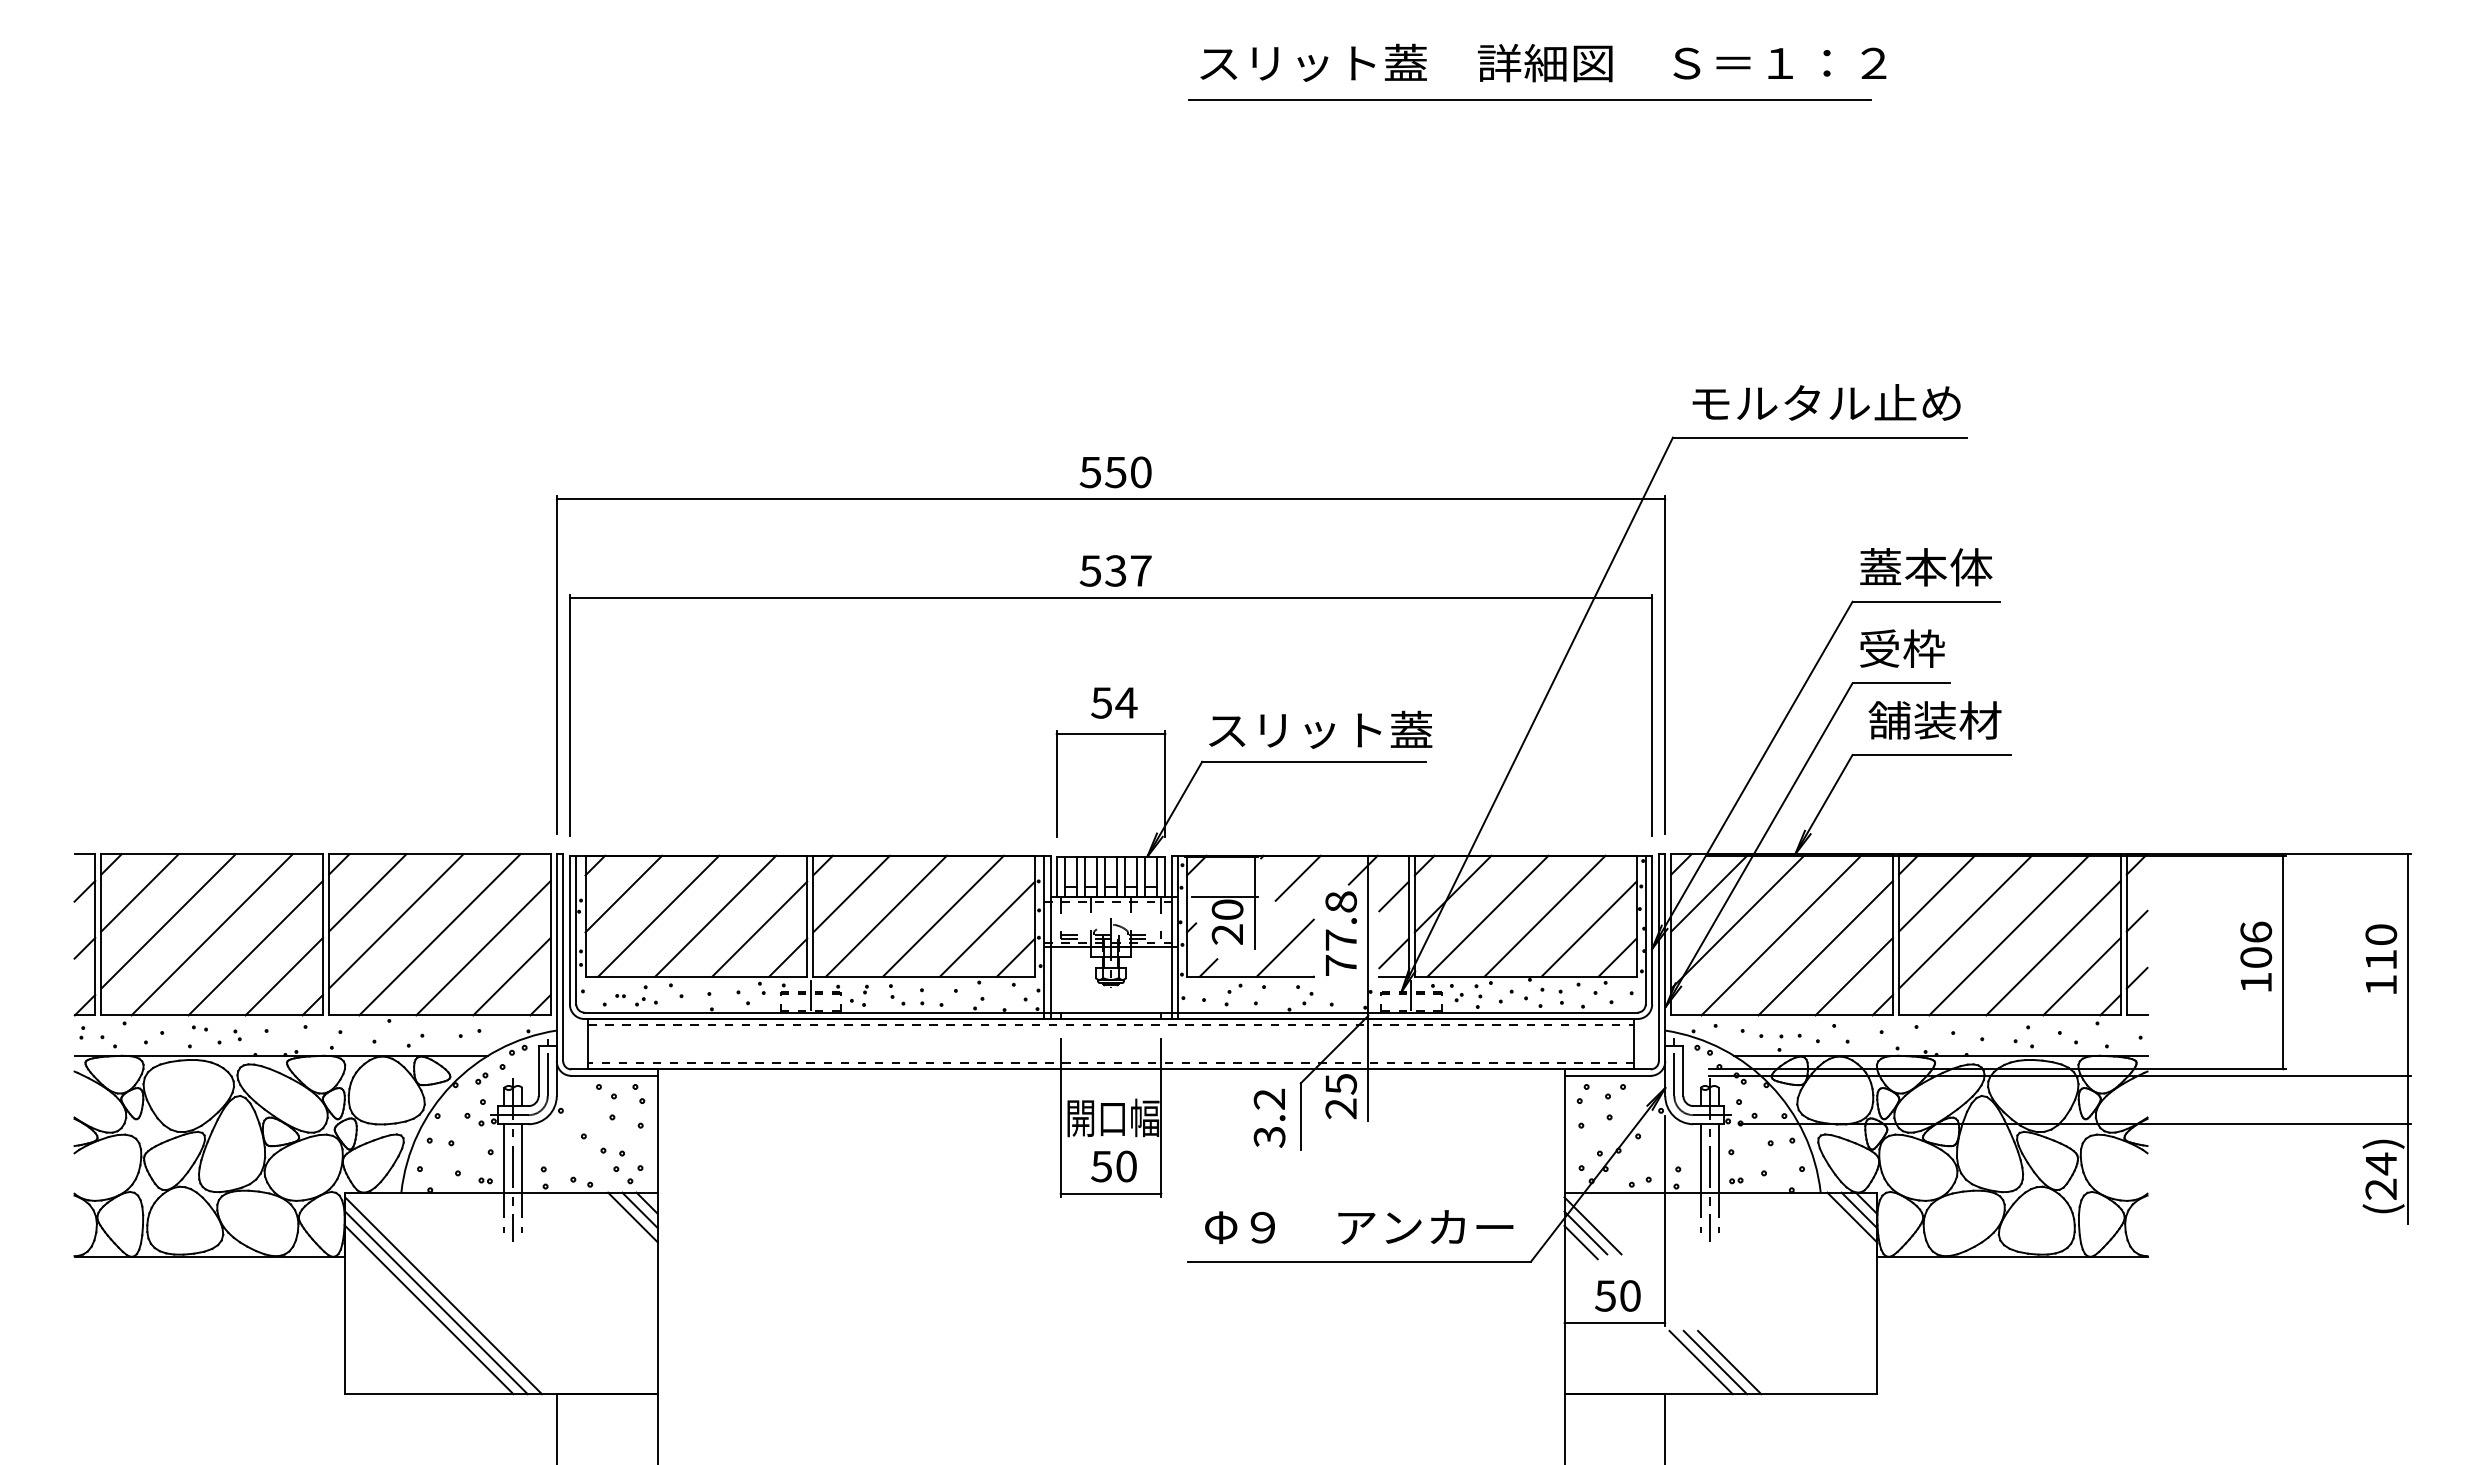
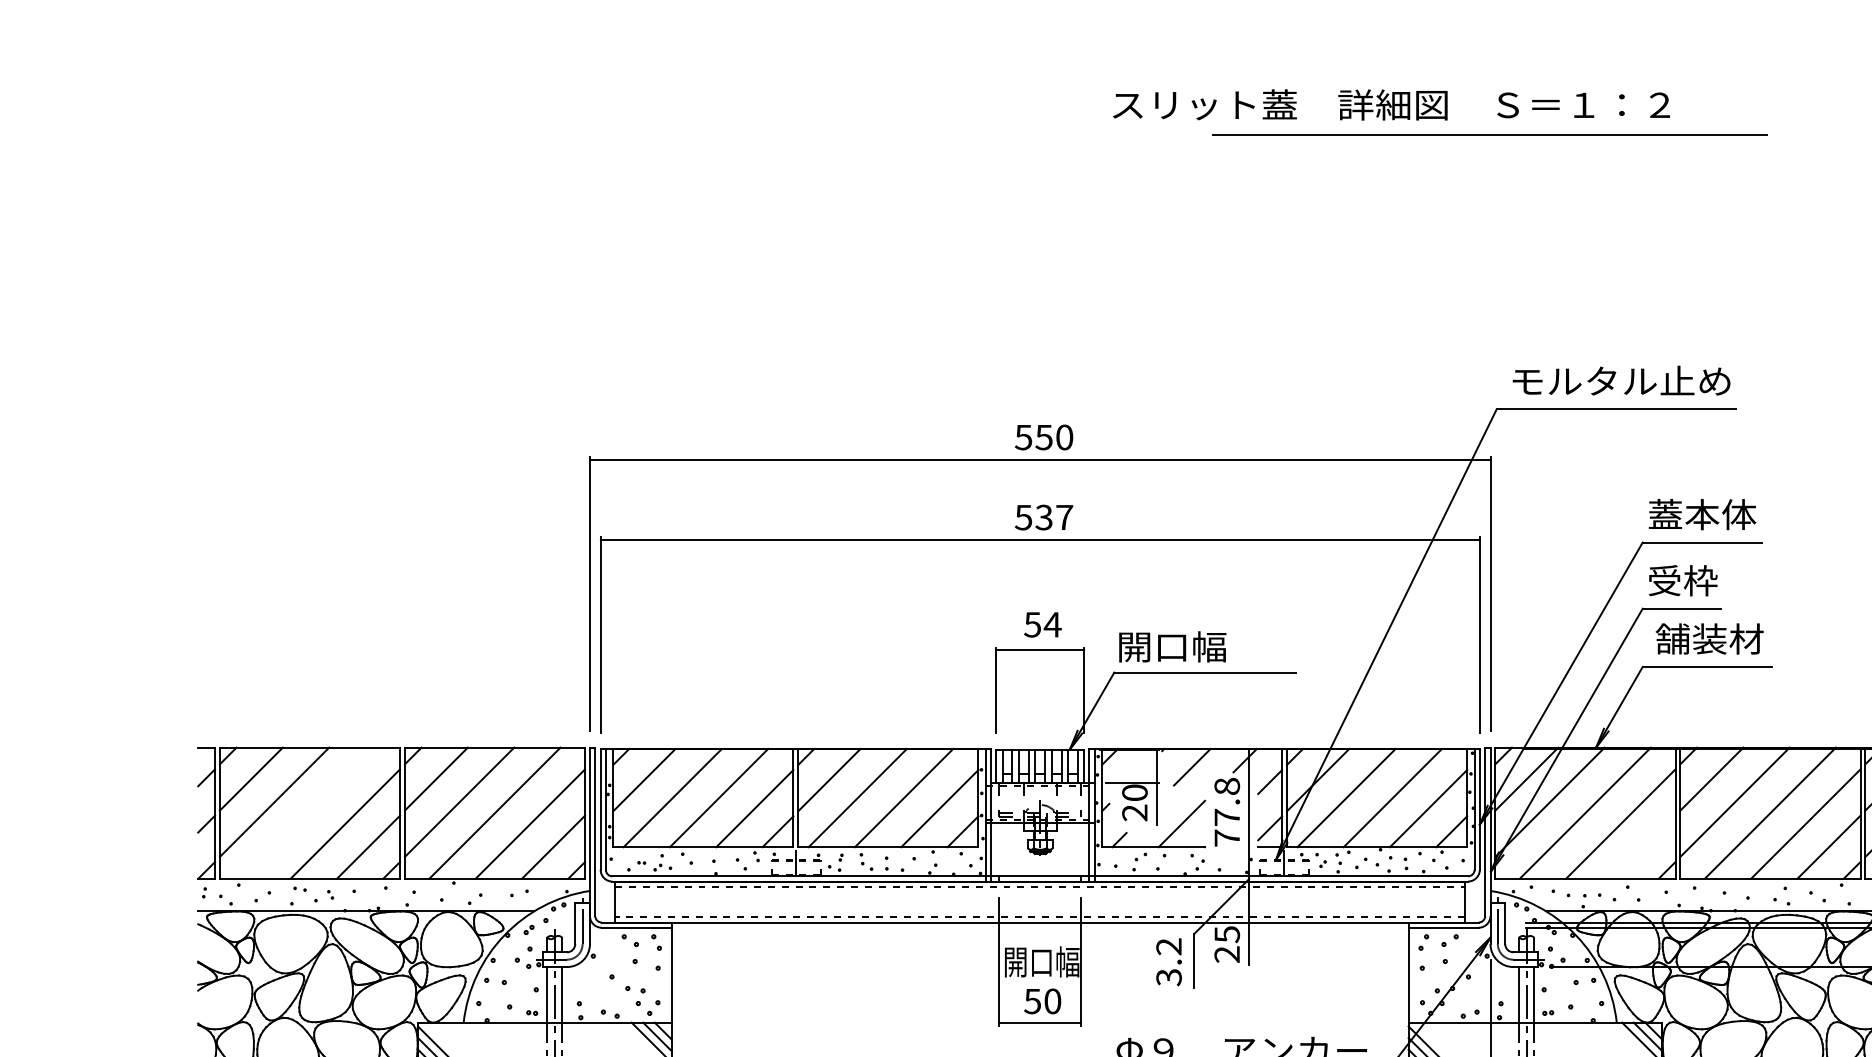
line: (1529, 99) -> (1489, 134), moved
text: (1320, 729) -> (1210, 646), スリット蓋 -> 開口幅
line: (211, 934) -> (309, 812), removed
line: (1854, 976) -> (1644, 847), removed

